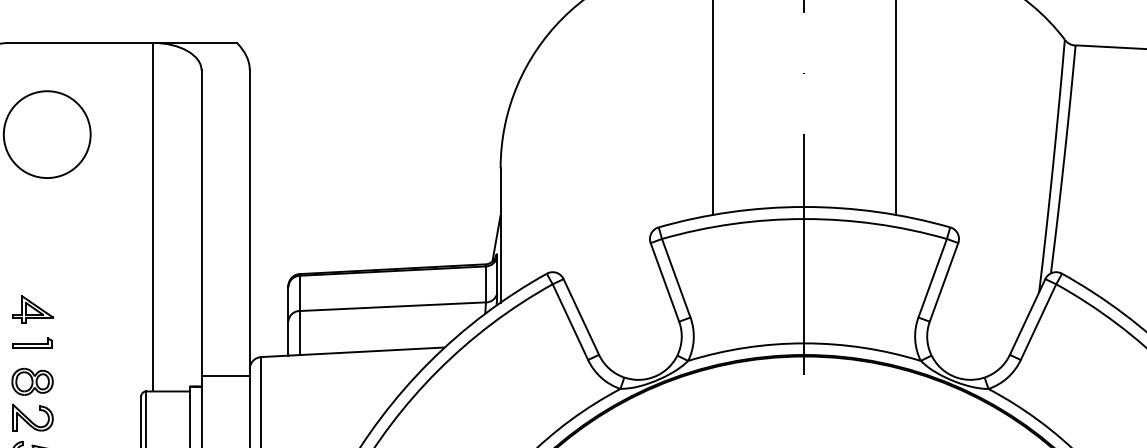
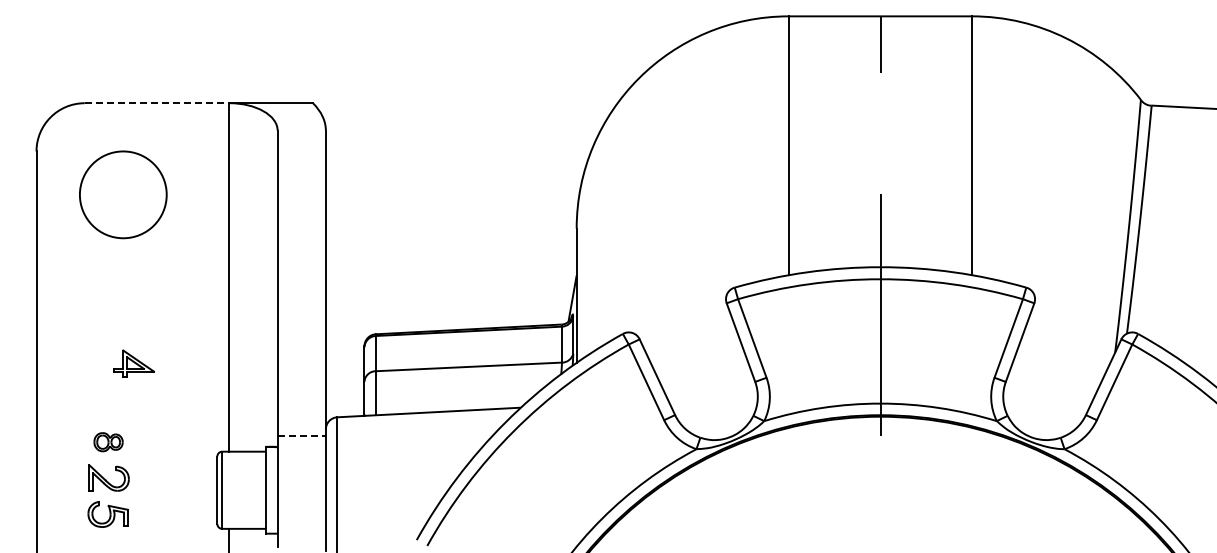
line: (81, 43) -> (157, 103), solid -> dashed
part: (32, 309) -> (133, 363), moved
part: (32, 342) -> (108, 402), removed
line: (226, 375) -> (302, 435), solid -> dashed
part: (32, 382) -> (108, 442), size x0.7

